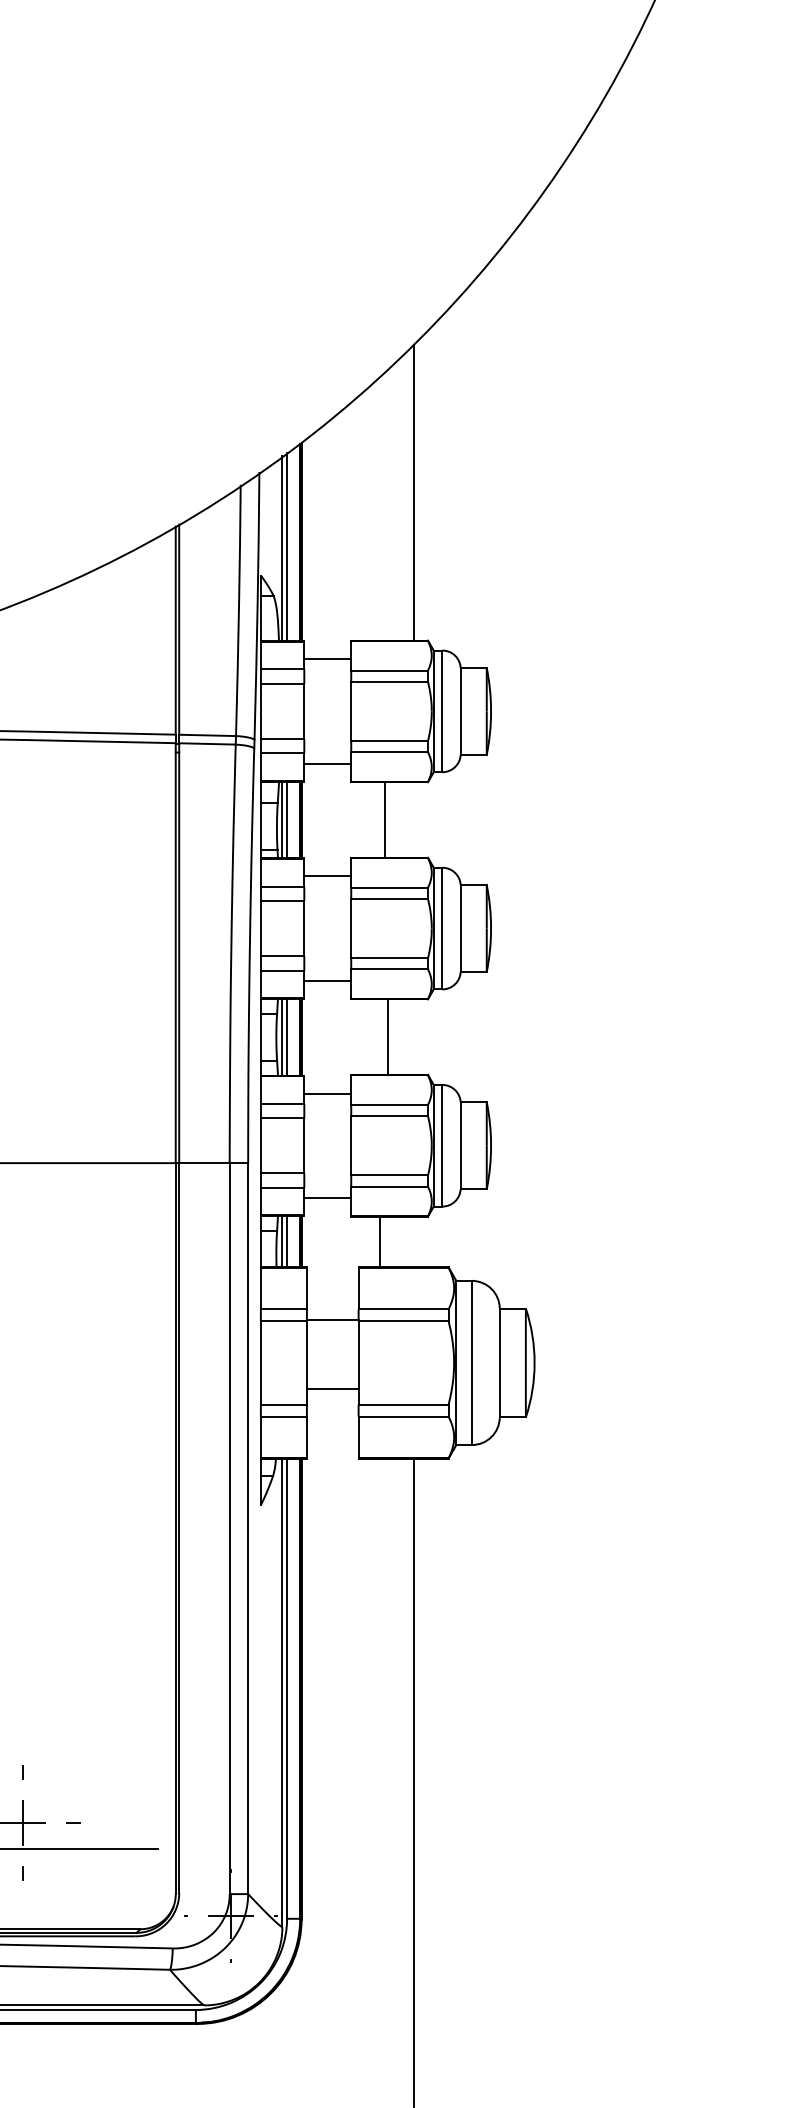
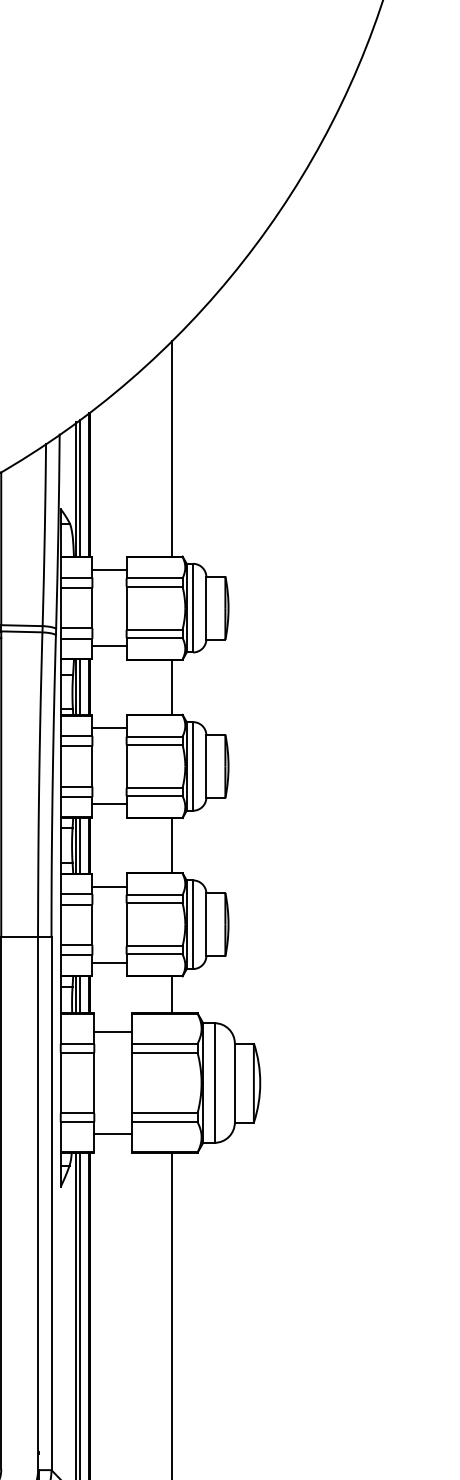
line: (384, 819) -> (171, 686), moved
line: (387, 1036) -> (171, 845), moved
line: (379, 1241) -> (171, 994), moved
line: (332, 1320) -> (112, 1032), moved
line: (332, 1389) -> (112, 1133), moved

